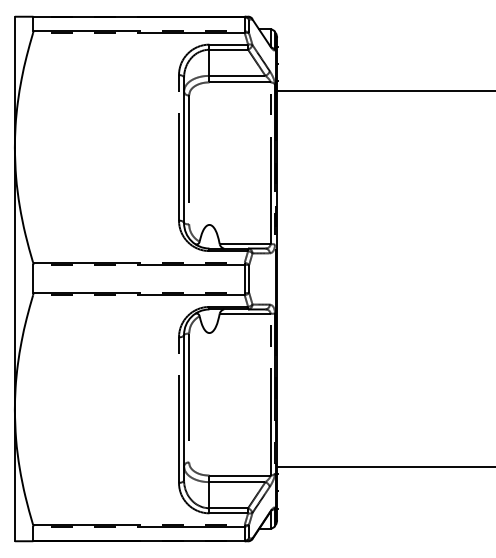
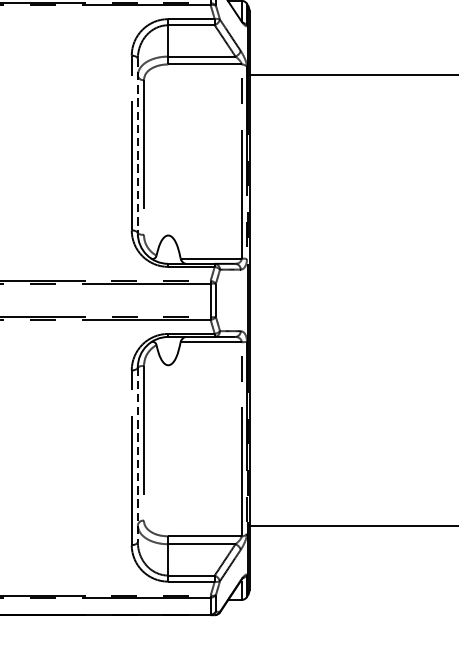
line: (184, 150) -> (138, 146), solid -> dashed
line: (184, 407) -> (138, 454), solid -> dashed

